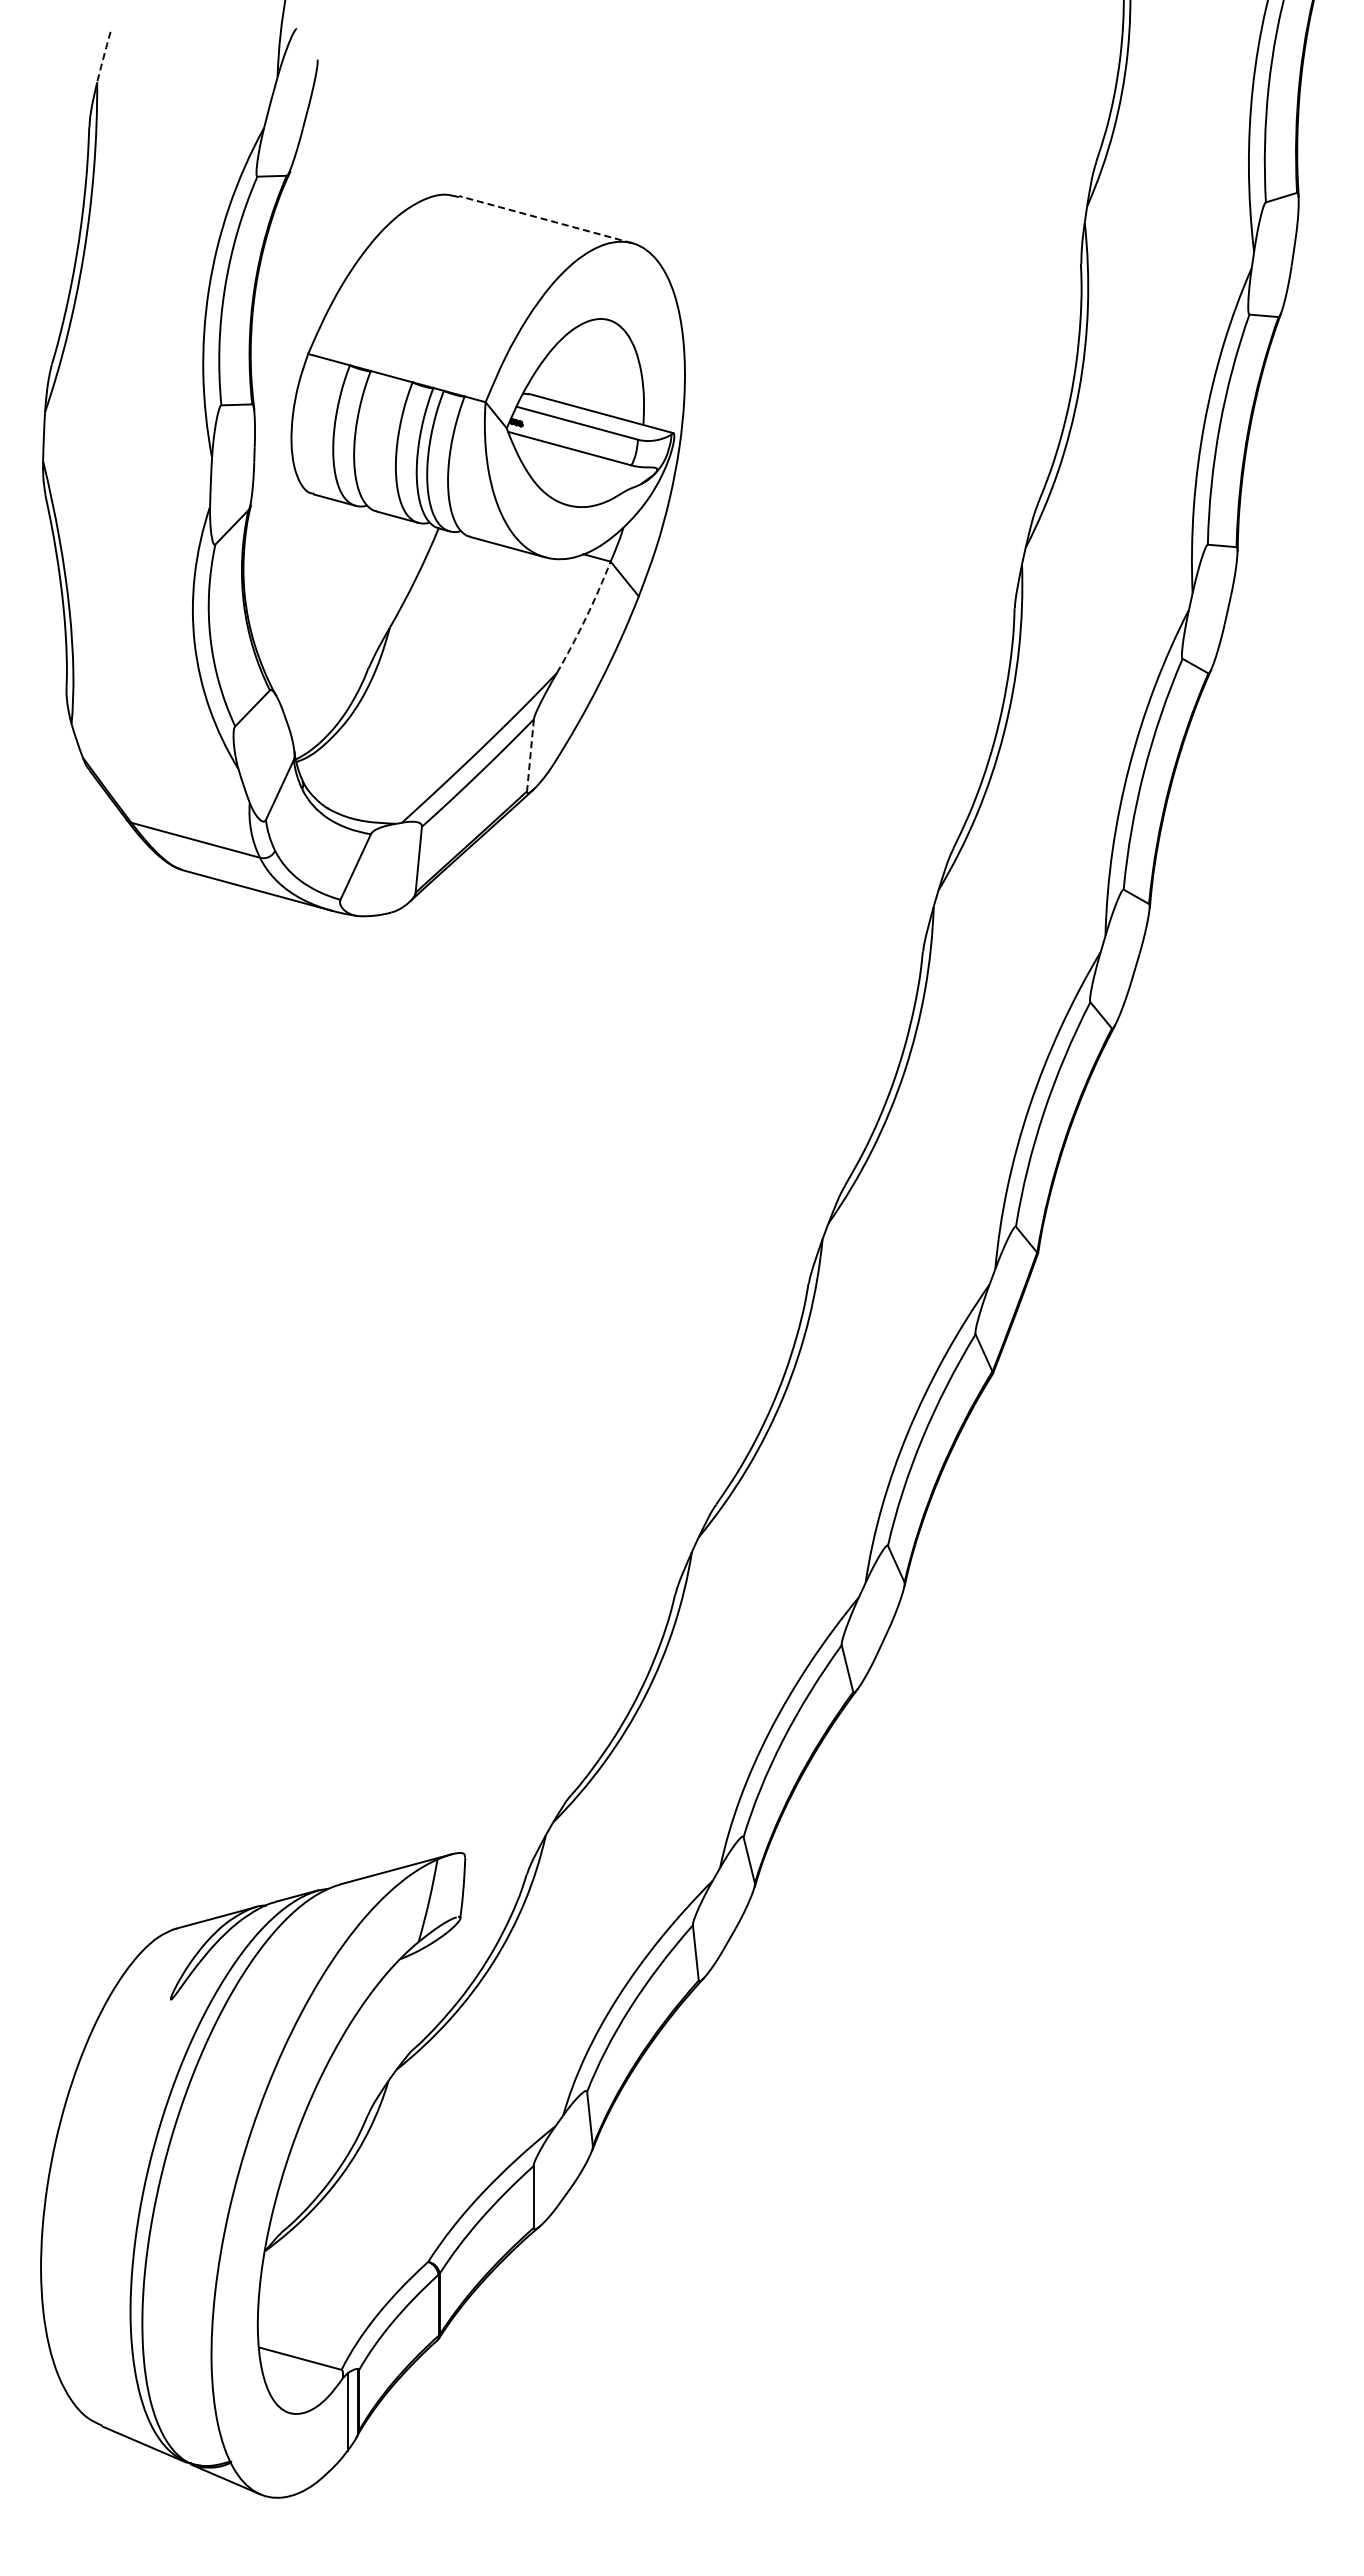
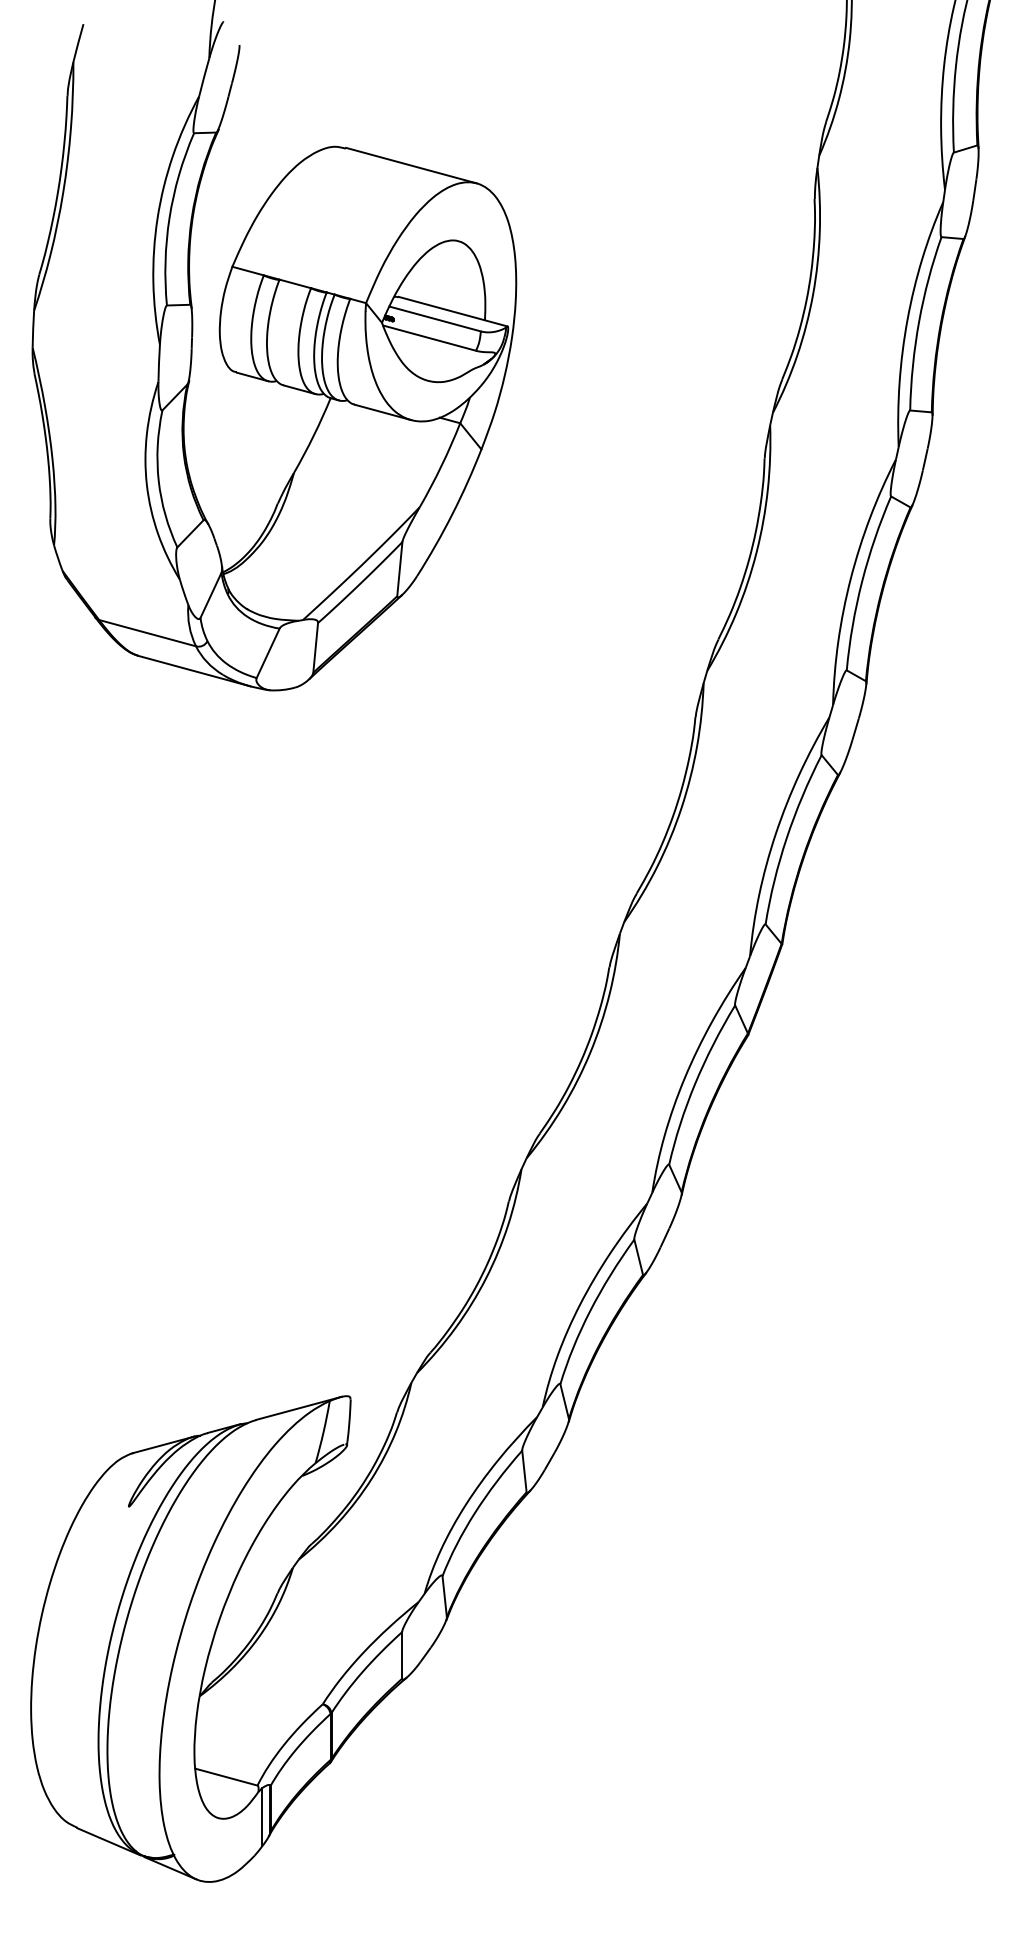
arc: (103, 57) -> (78, 43), dashed -> solid
line: (545, 219) -> (411, 165), dashed -> solid
arc: (585, 618) -> (441, 466), dashed -> solid
line: (530, 755) -> (399, 569), dashed -> solid

